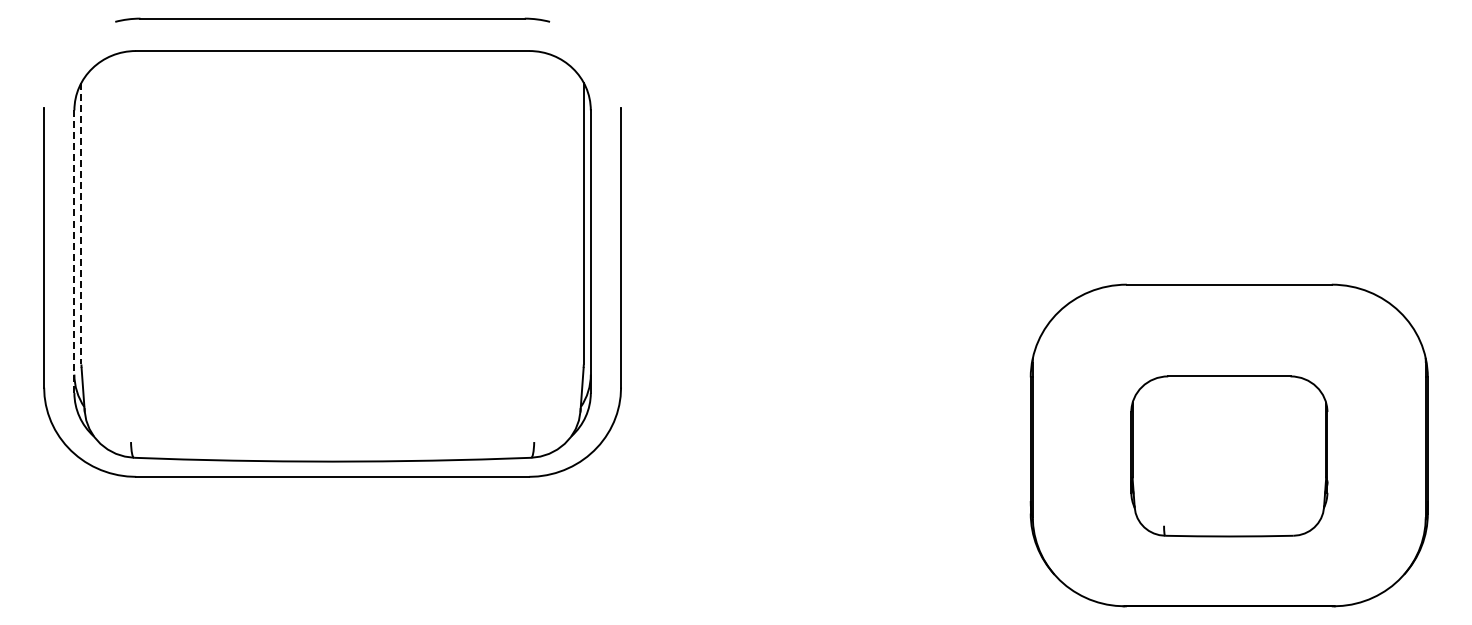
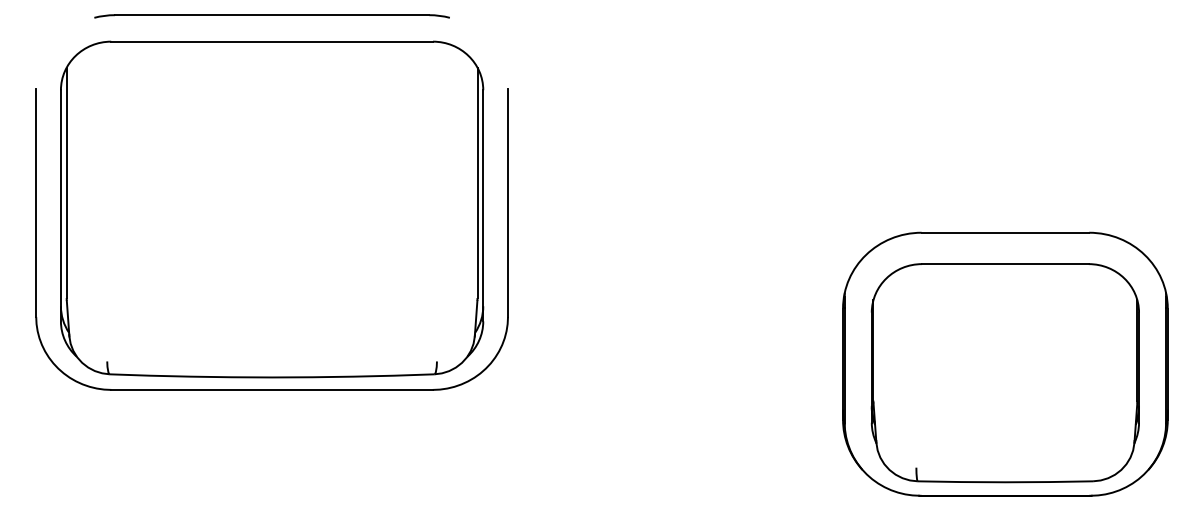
line: (81, 223) -> (66, 182), dashed -> solid
line: (74, 251) -> (61, 205), dashed -> solid
part: (1229, 456) -> (1005, 373), size x1.67

